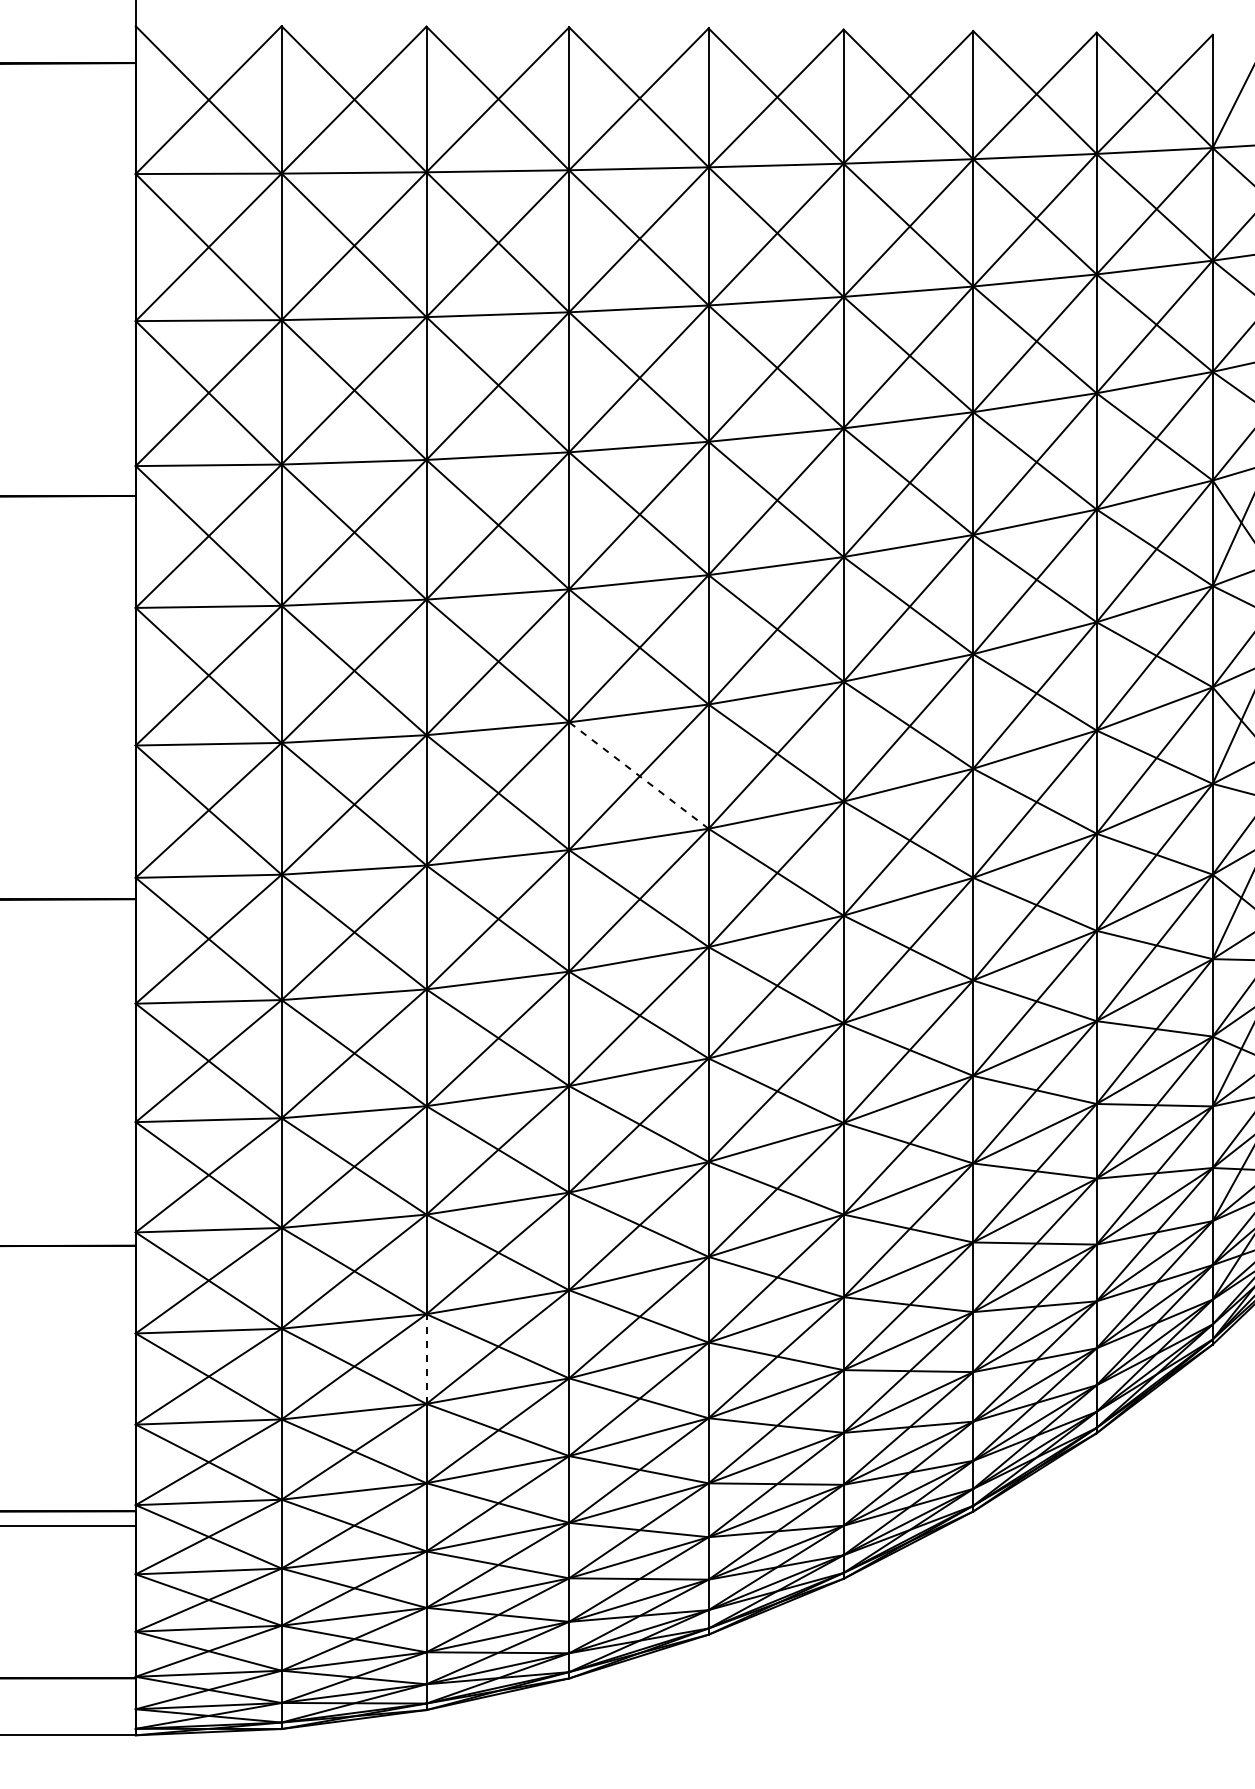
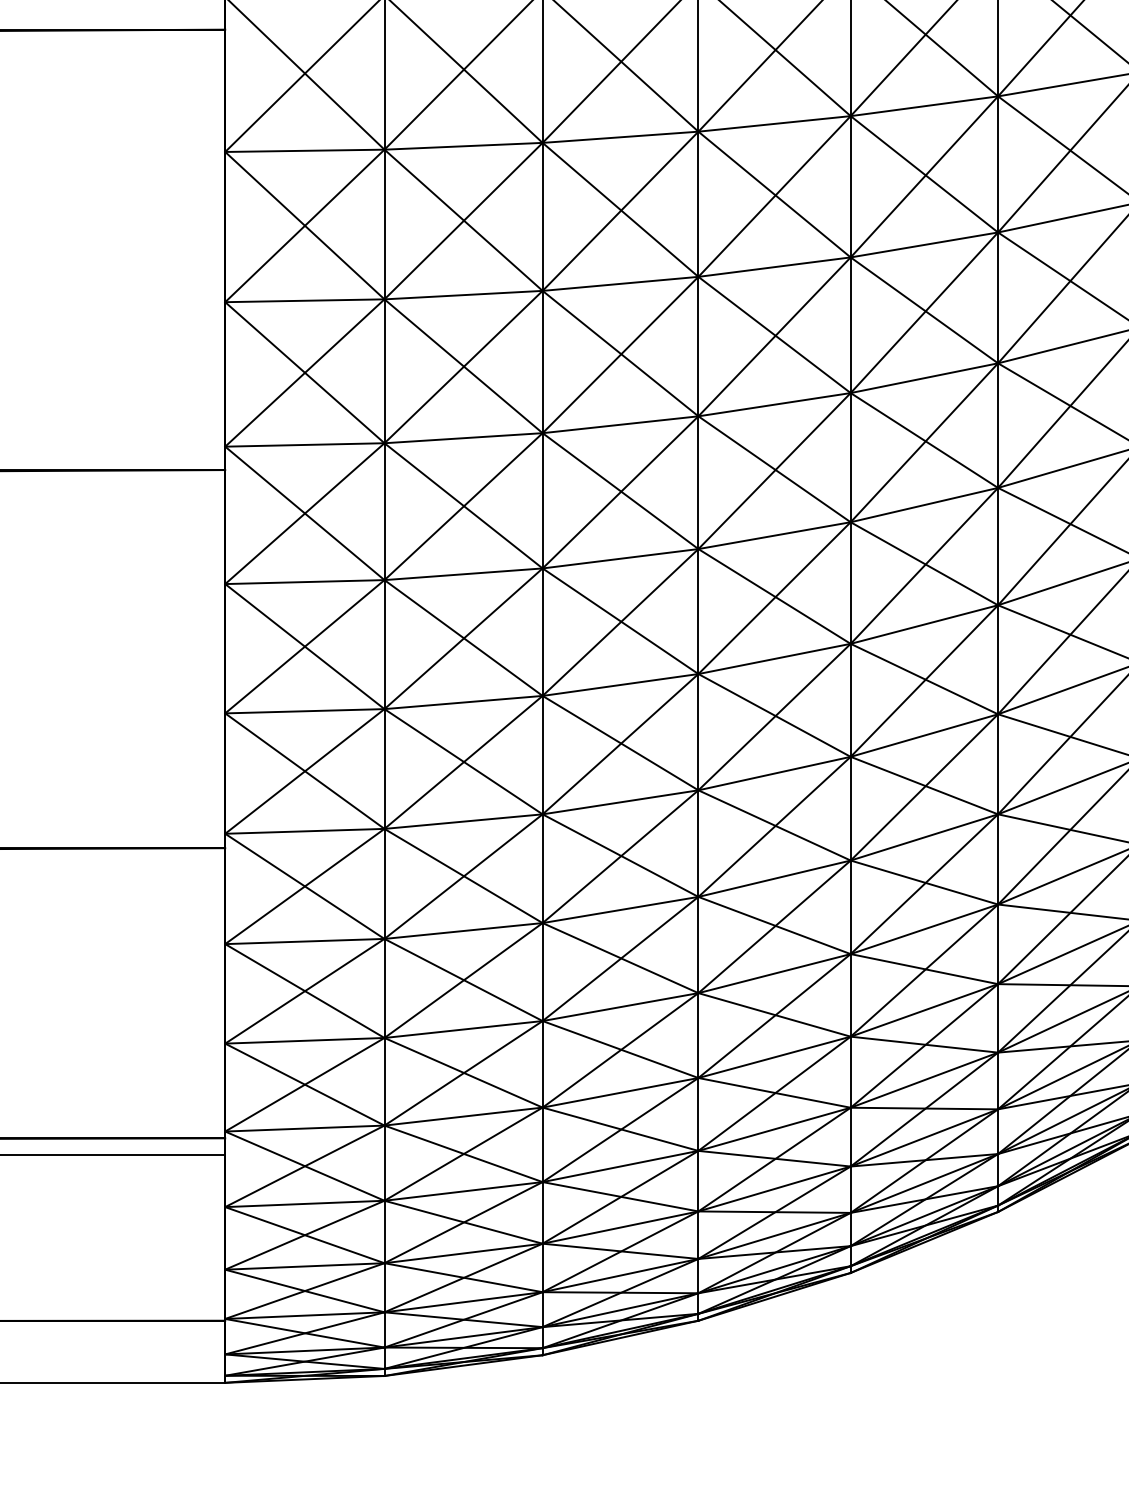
line: (638, 775) -> (774, 334), dashed -> solid
line: (426, 1359) -> (542, 972), dashed -> solid

